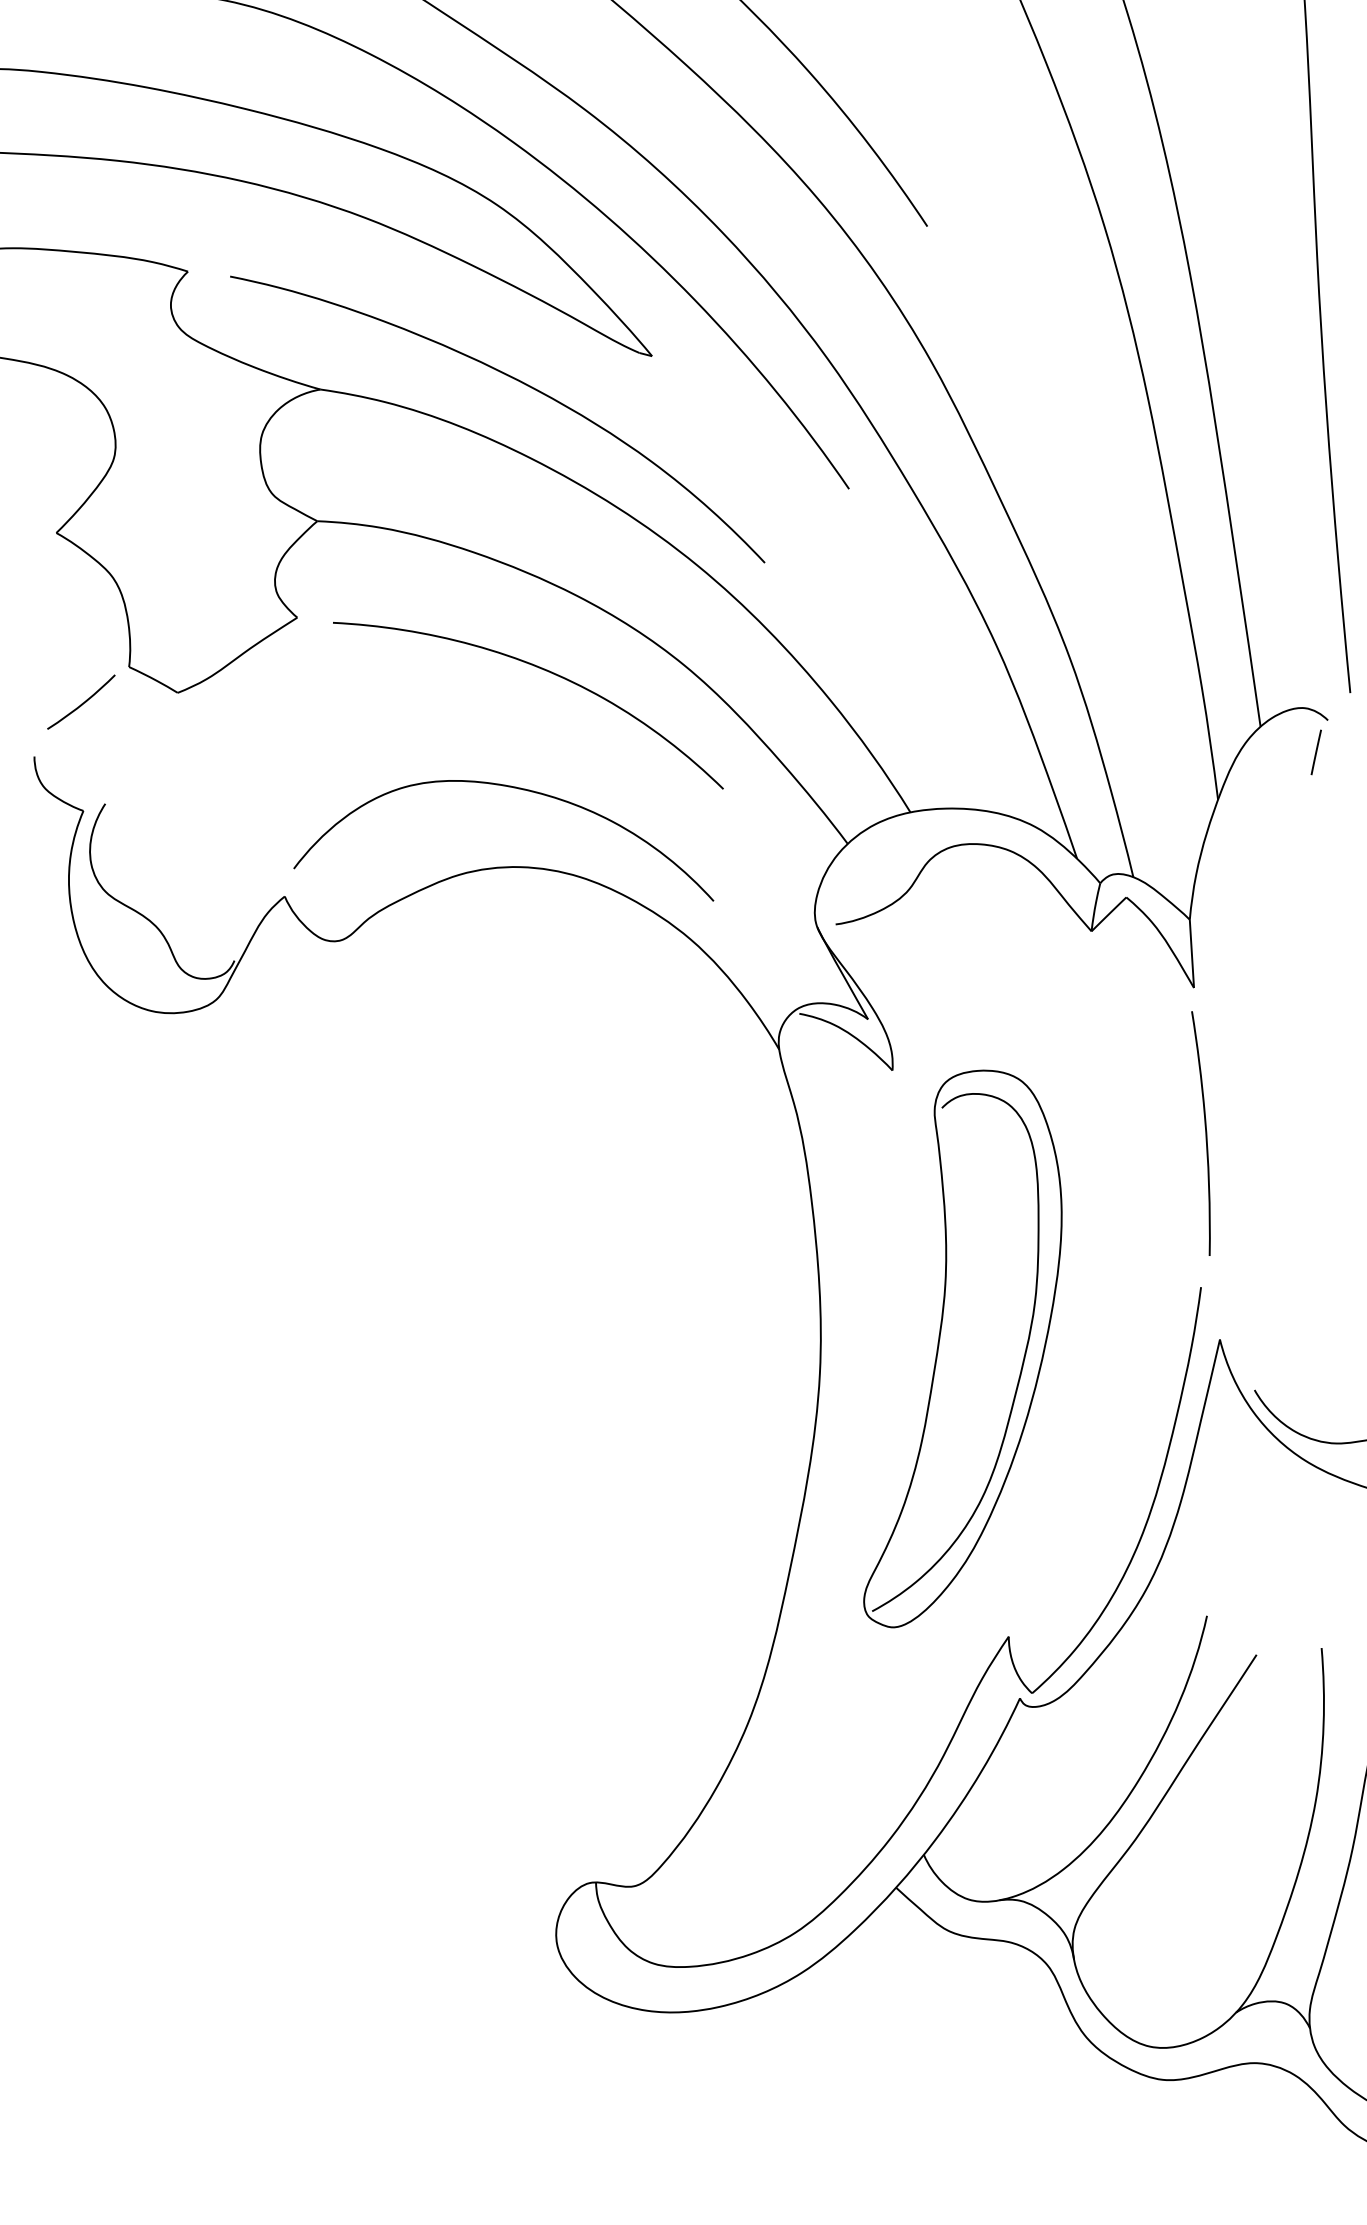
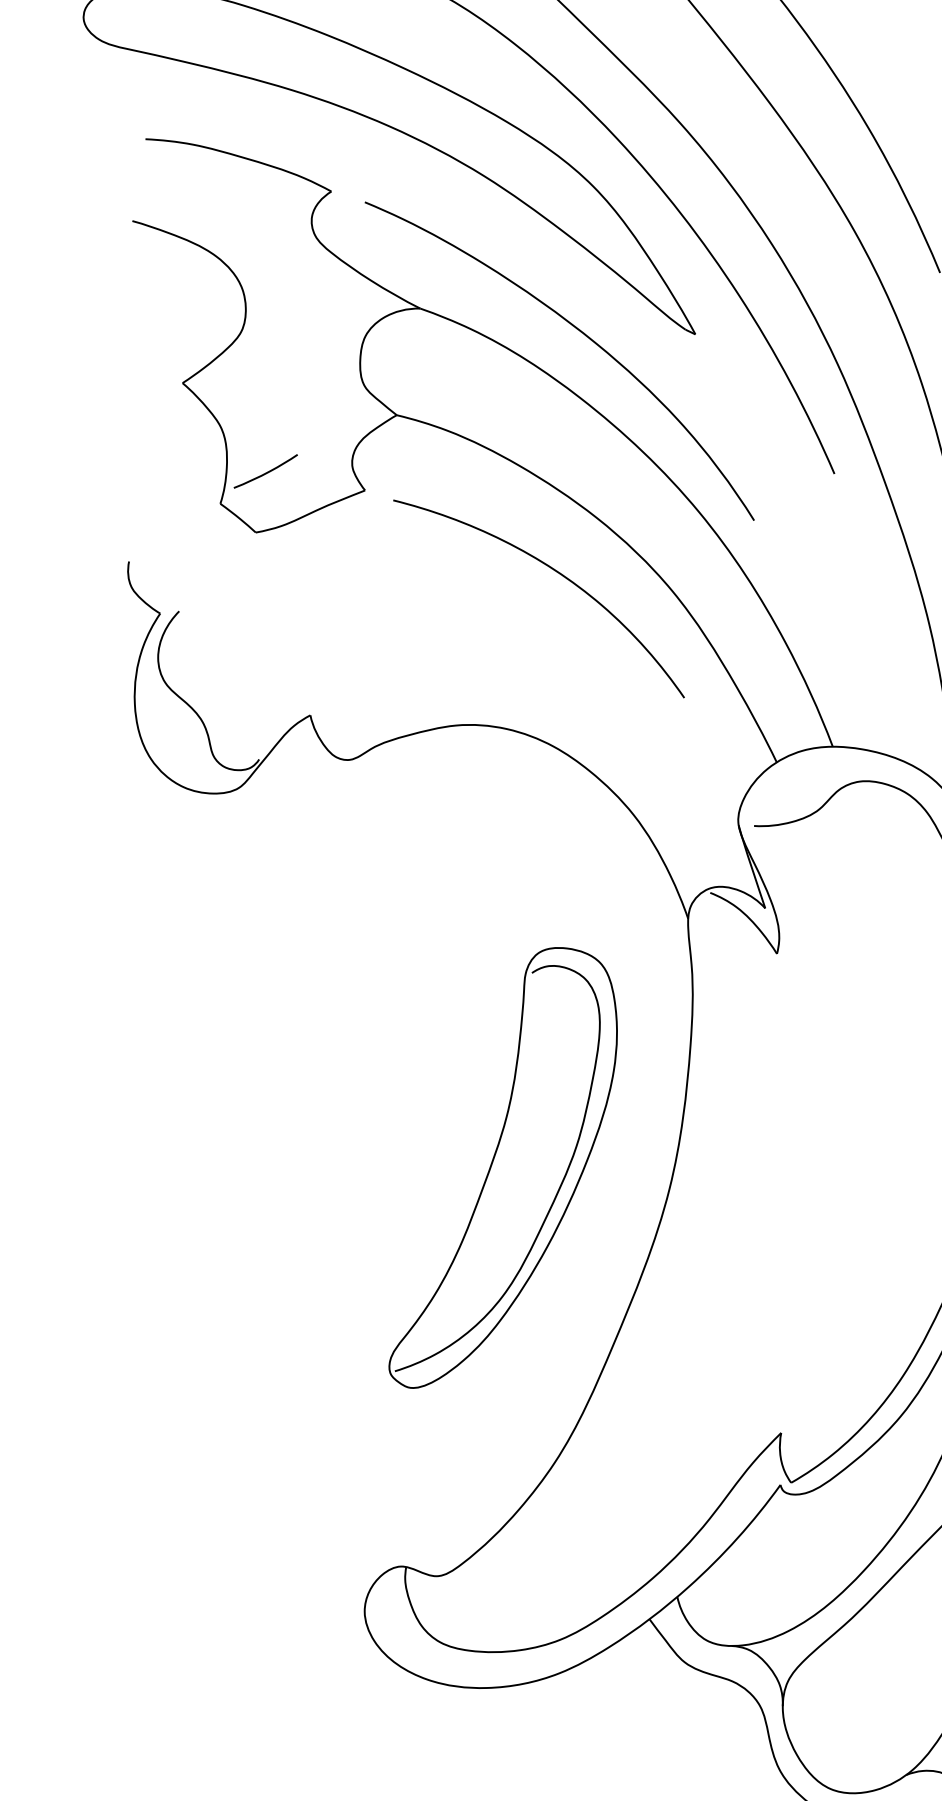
curve: (82, 702) -> (266, 471), moved
curve: (513, 788) -> (513, 663), removed
part: (962, 1348) -> (510, 1171), moved

